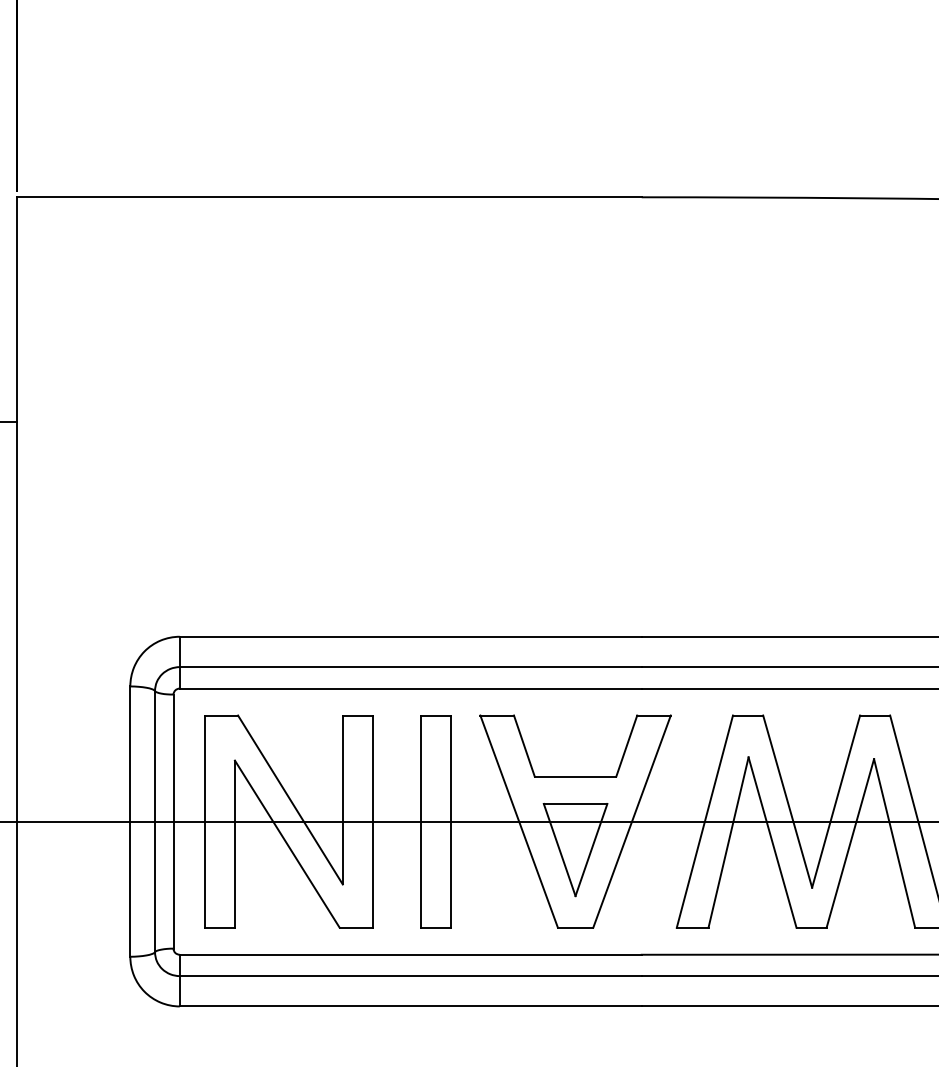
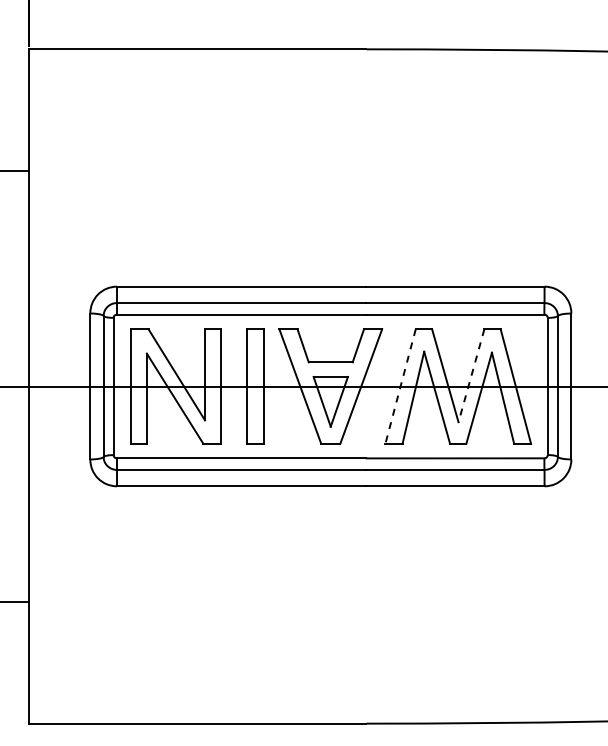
line: (836, 803) -> (471, 376), solid -> dashed
line: (704, 823) -> (400, 387), solid -> dashed

